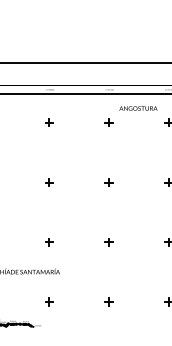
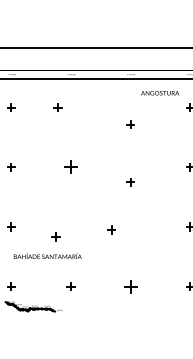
part: (48, 122) -> (57, 107), moved
part: (108, 122) -> (130, 124), moved
part: (48, 182) -> (70, 167), size x1.6
part: (108, 182) -> (130, 182), moved
part: (48, 241) -> (55, 236), moved
part: (108, 241) -> (111, 229), moved
part: (108, 301) -> (130, 286), size x1.6

